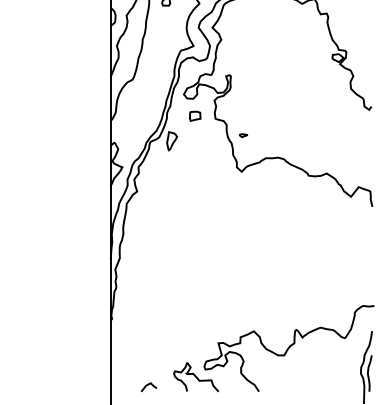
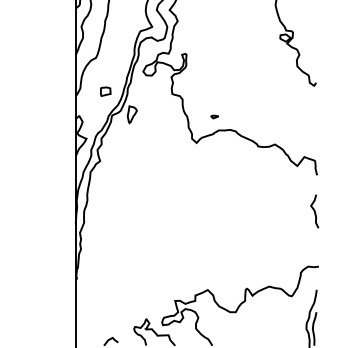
part: (195, 115) -> (105, 91), moved
part: (243, 135) -> (214, 116), moved
curve: (369, 246) -> (314, 211), added

